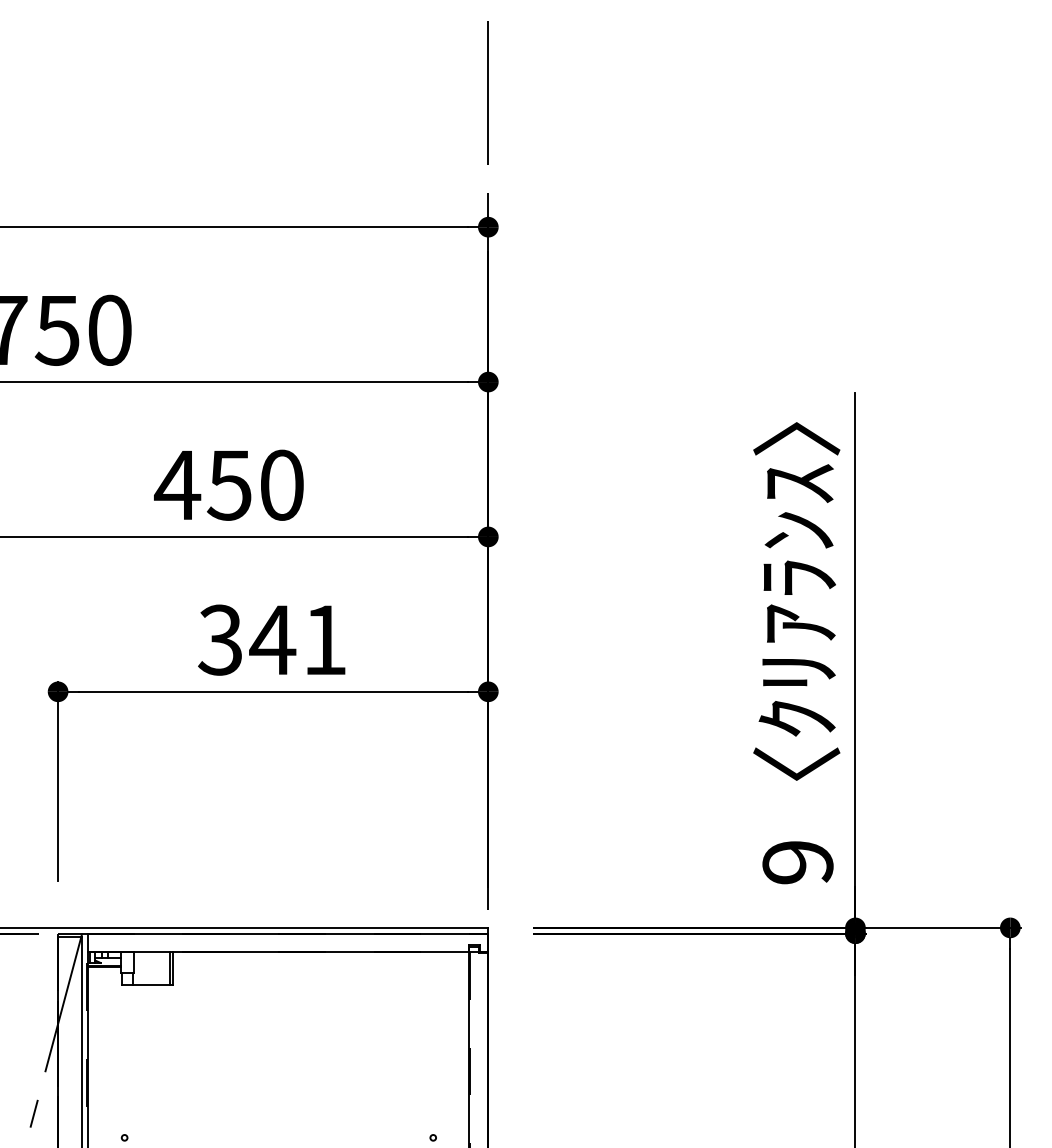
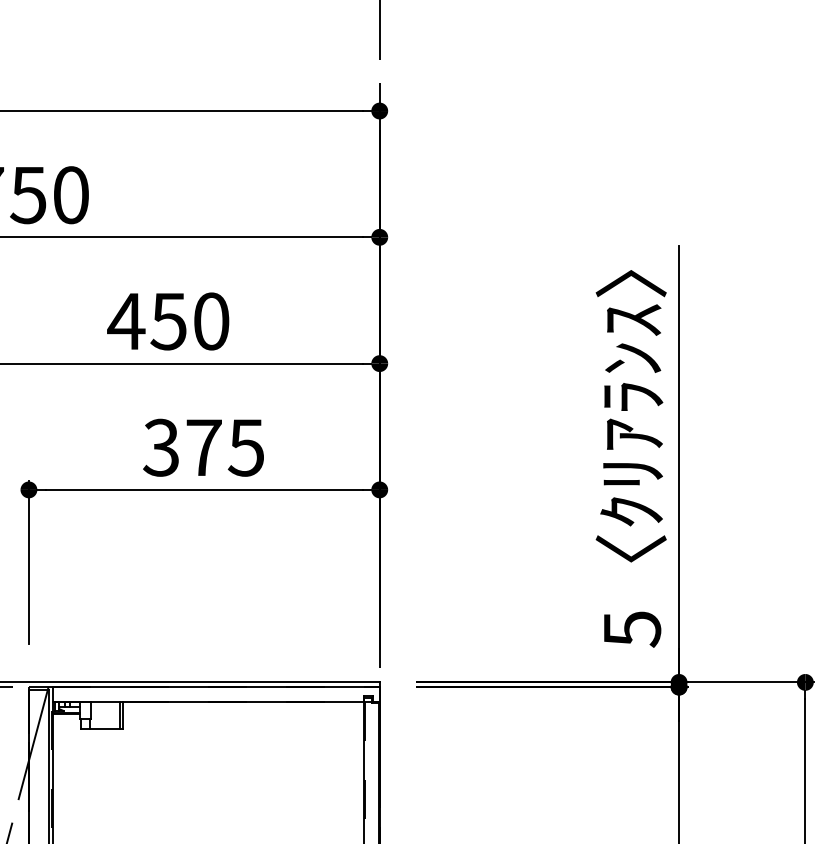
text: (297, 640) -> (224, 448), 341 -> 375
text: (797, 863) -> (631, 629), 9 -> 5

